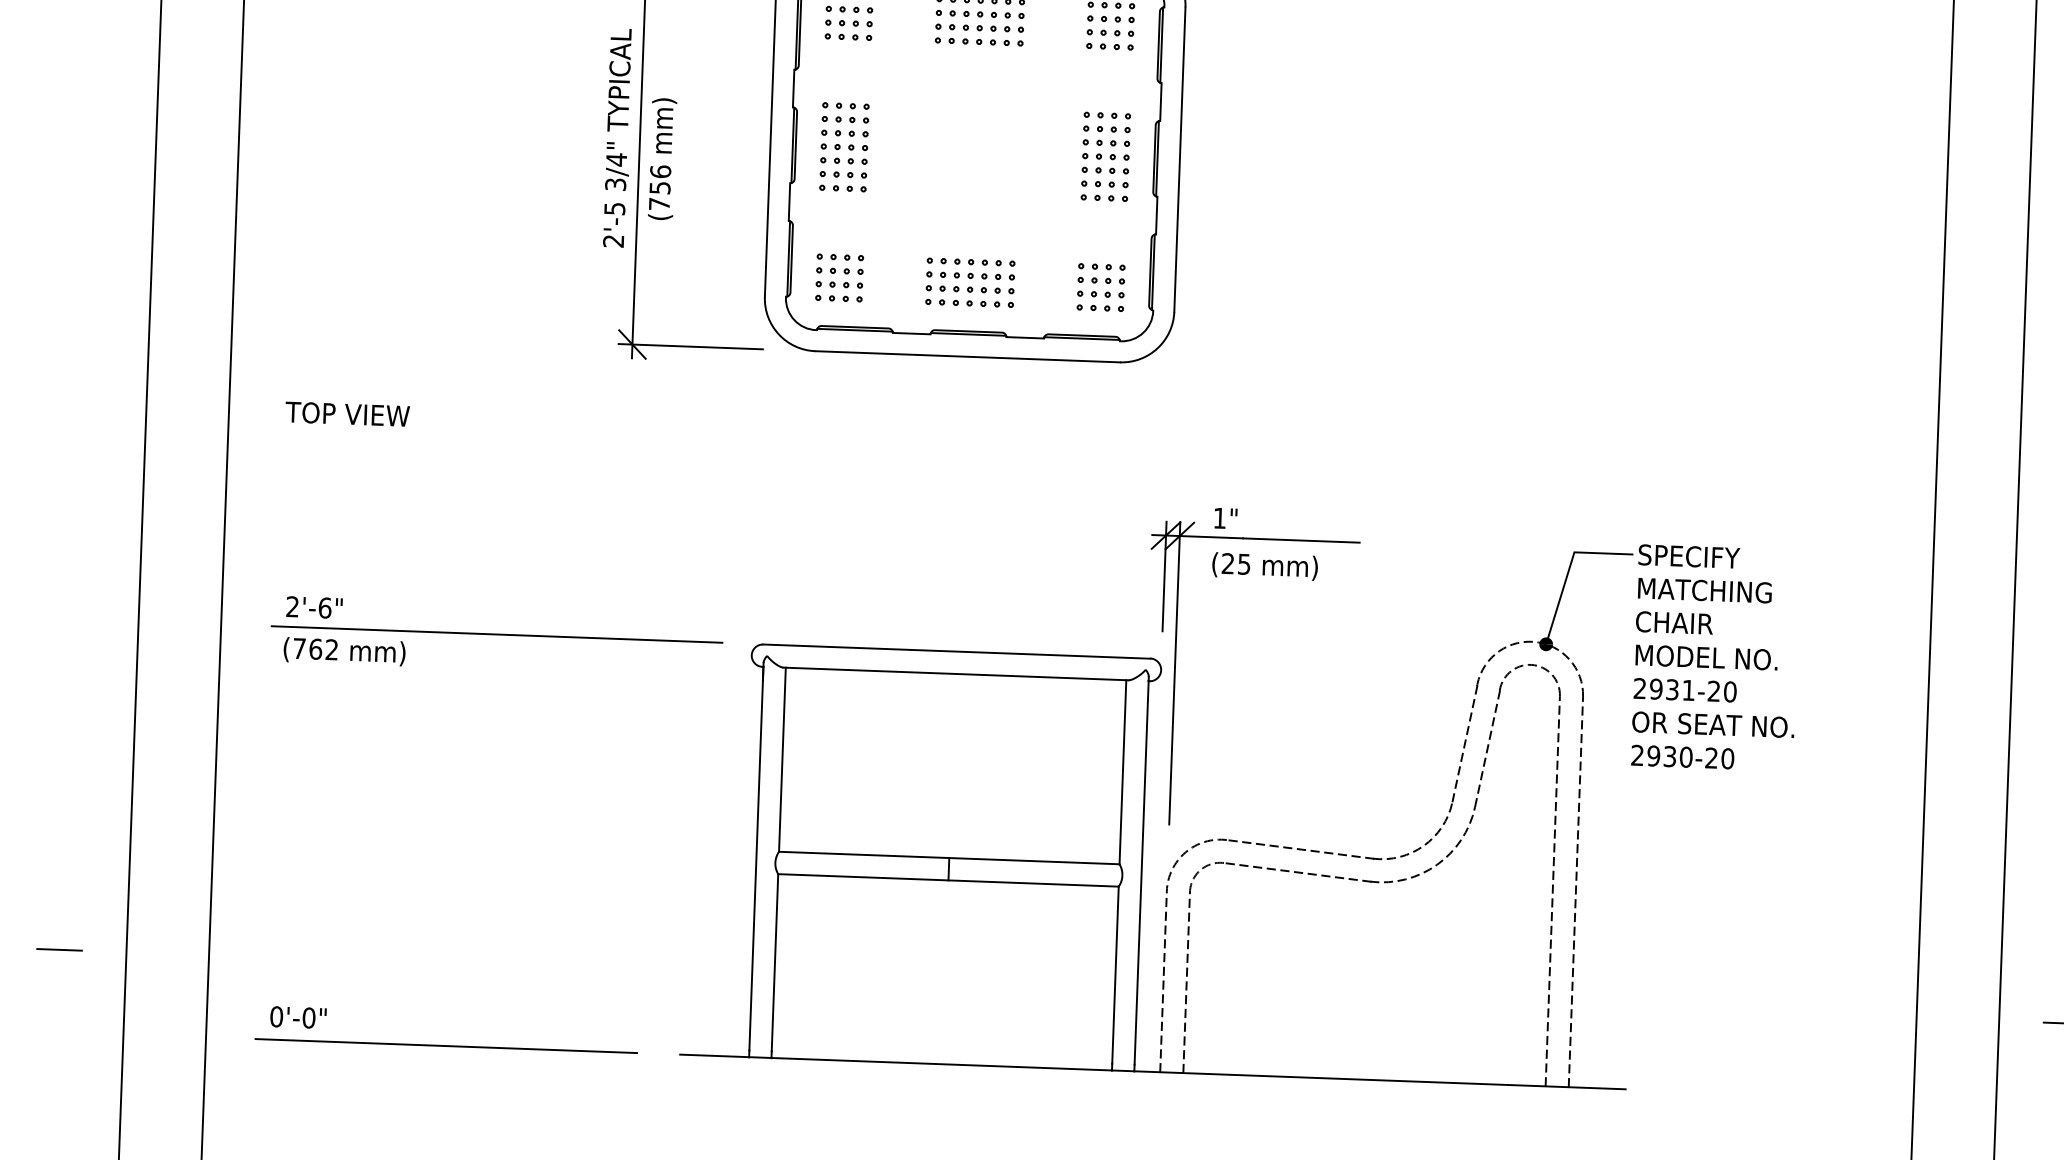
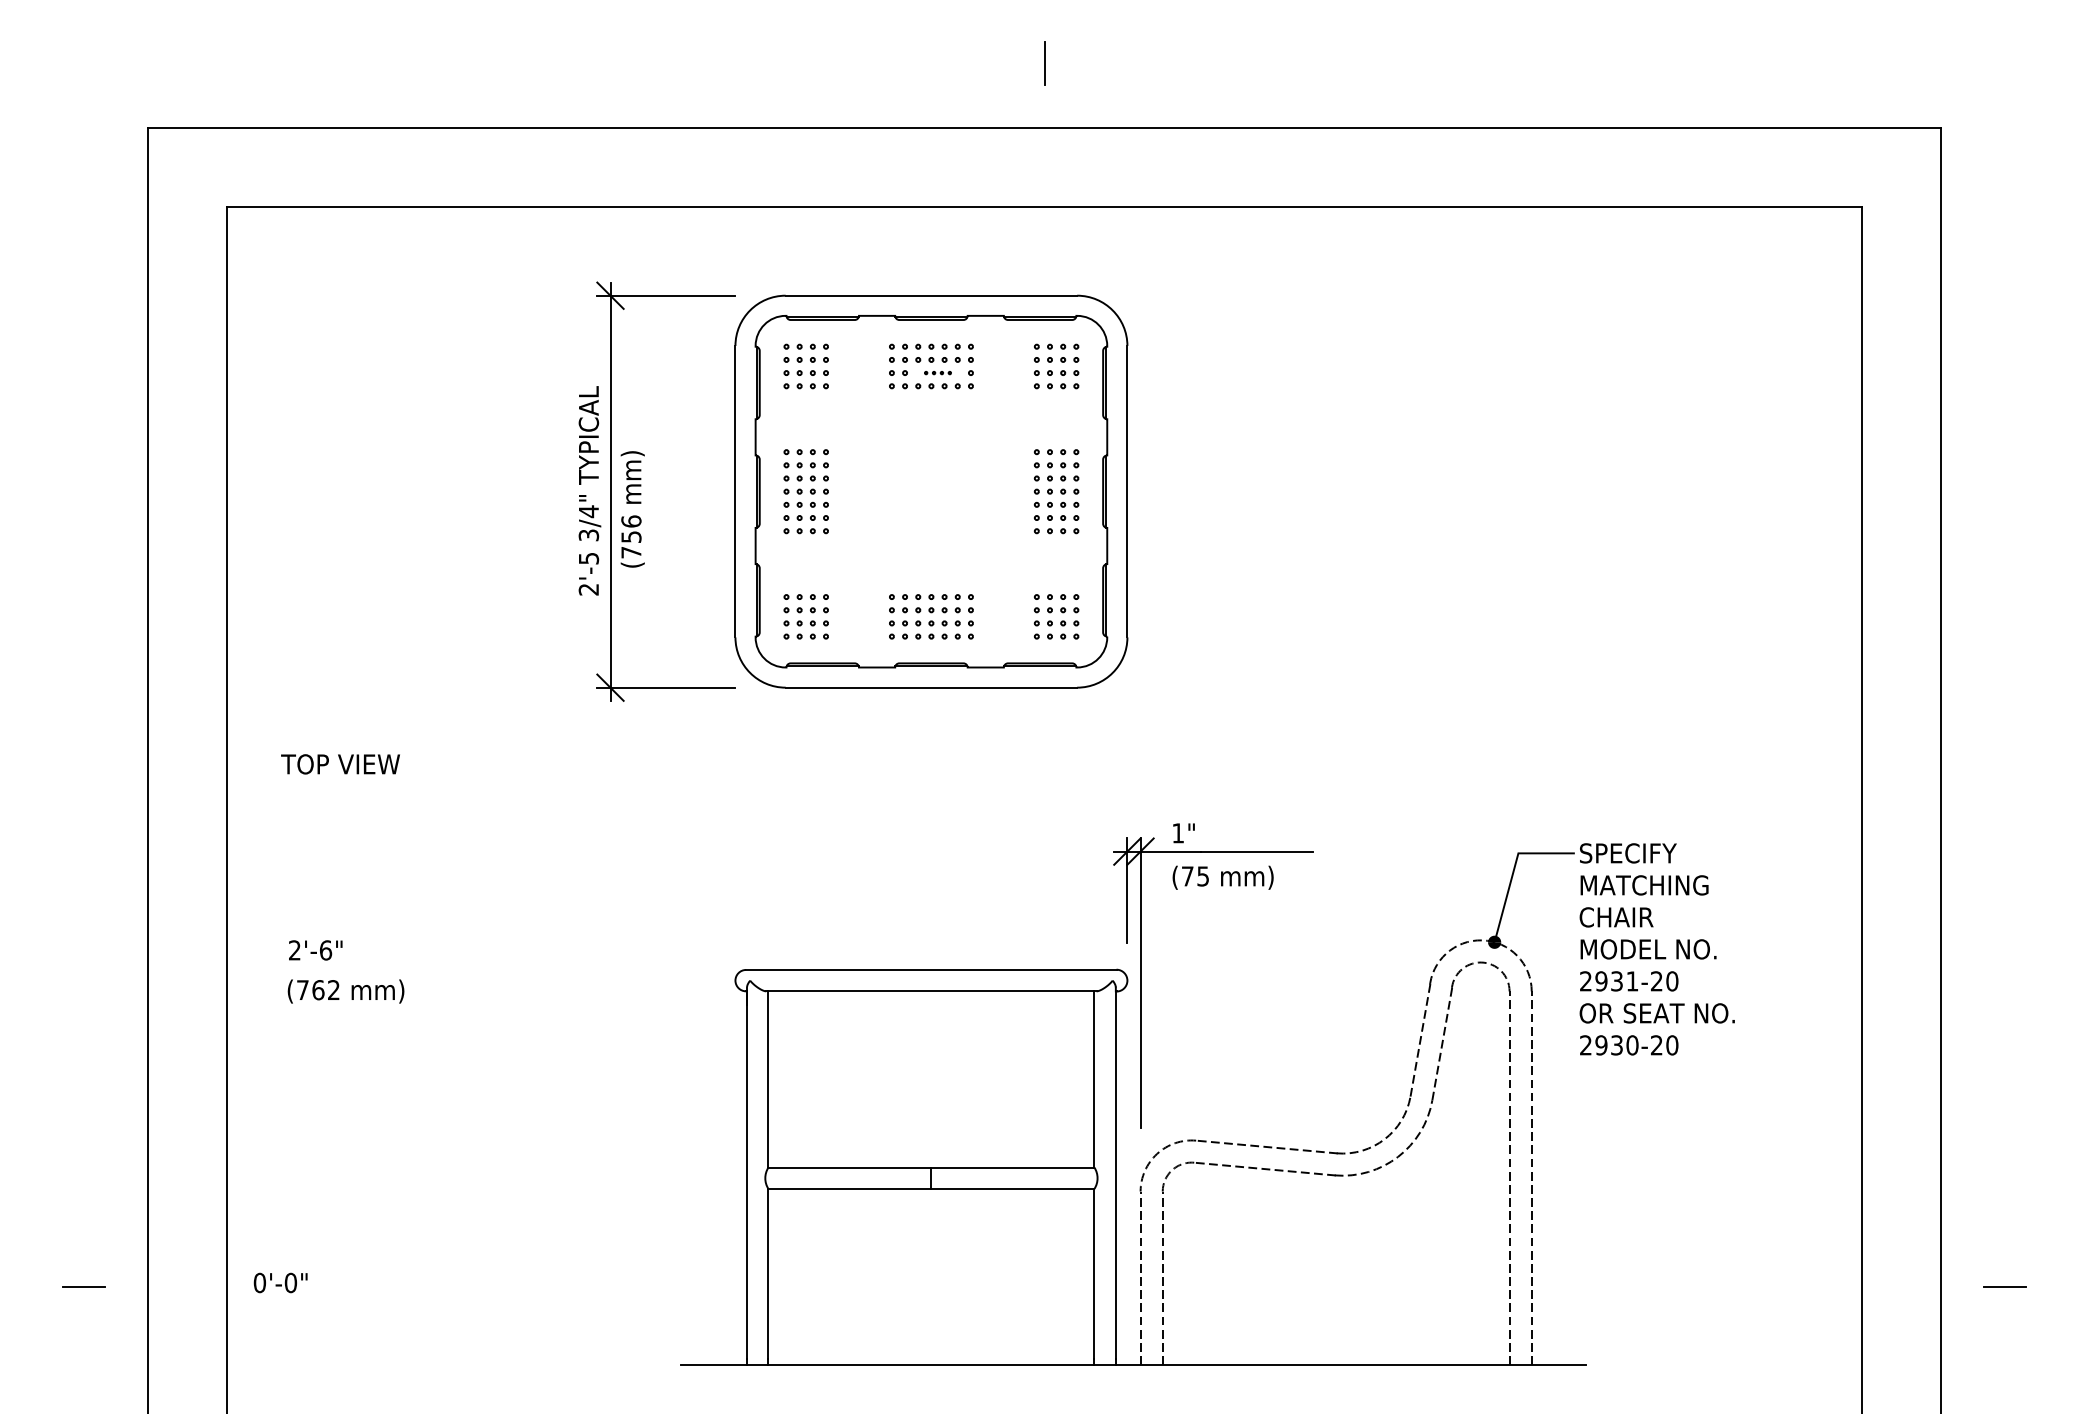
part: (986, 27) -> (937, 372), size x0.6
text: (1227, 563) -> (1187, 876), (25 -> (75
line: (496, 634) -> (490, 969), removed
text: (298, 1017) -> (280, 1282), moved
line: (445, 1045) -> (456, 1364), removed

